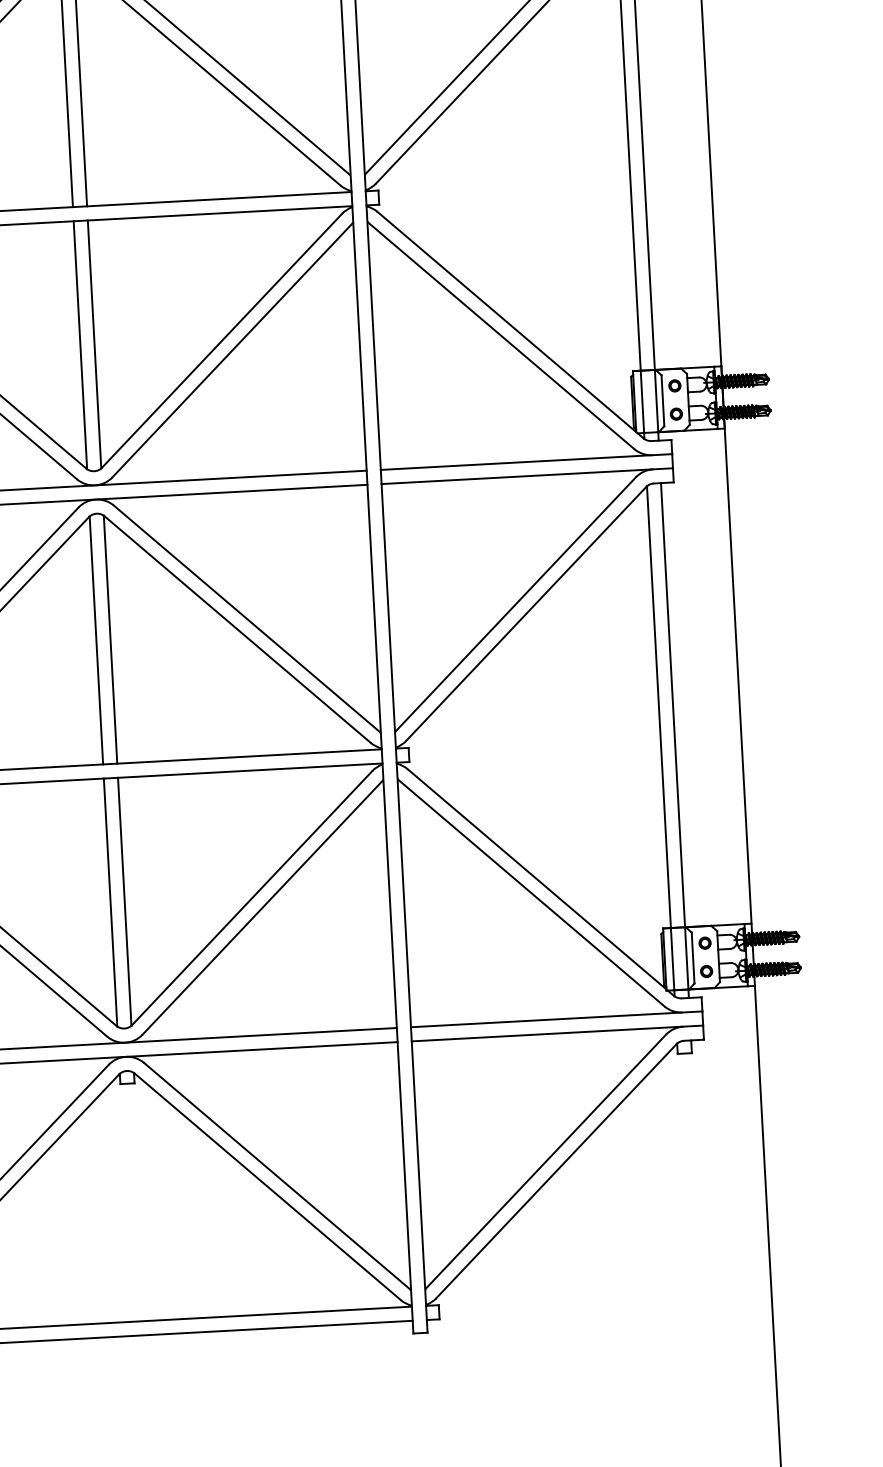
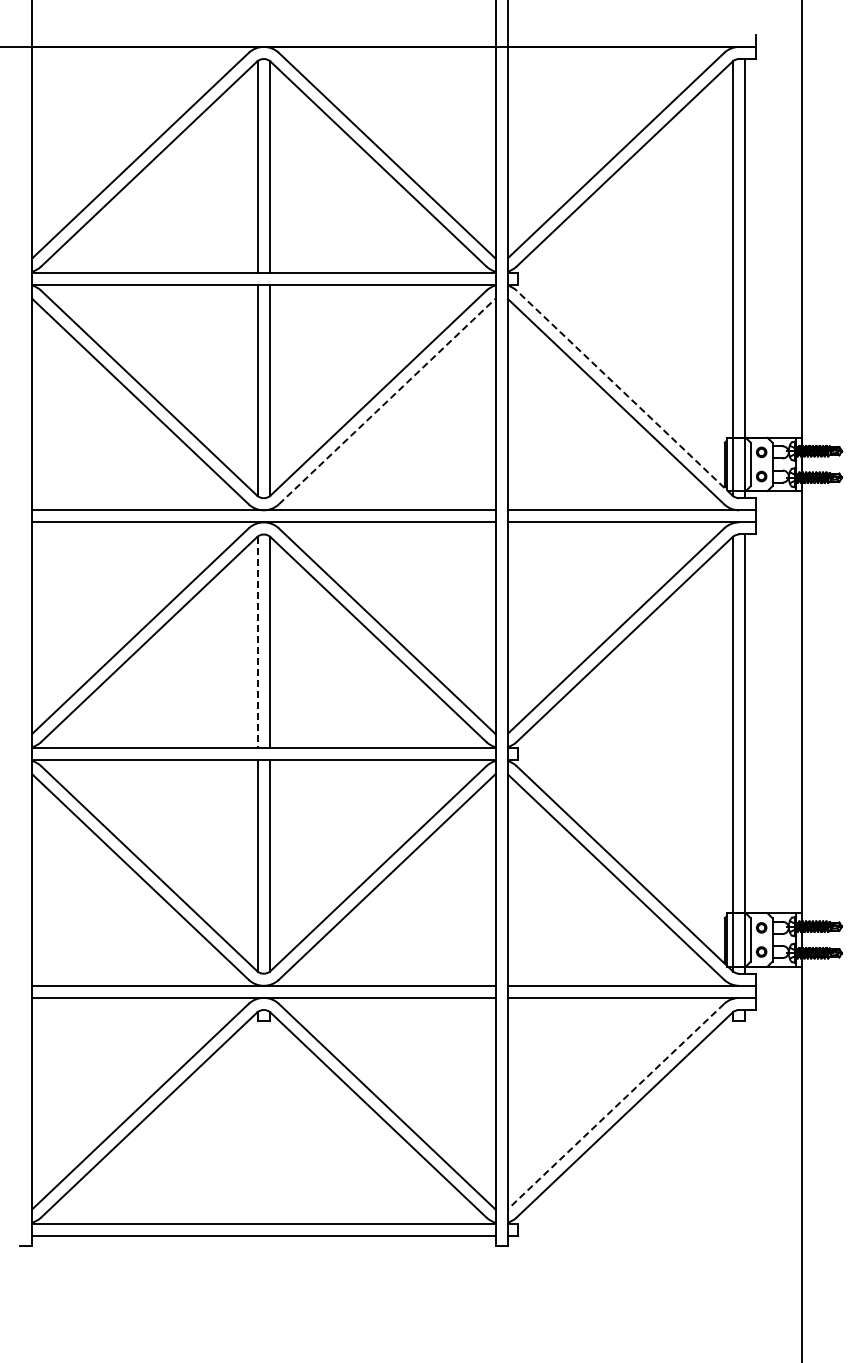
line: (510, 325) -> (624, 393), solid -> dashed
line: (231, 350) -> (386, 401), solid -> dashed
line: (96, 640) -> (257, 642), solid -> dashed
line: (546, 1161) -> (616, 1106), solid -> dashed

